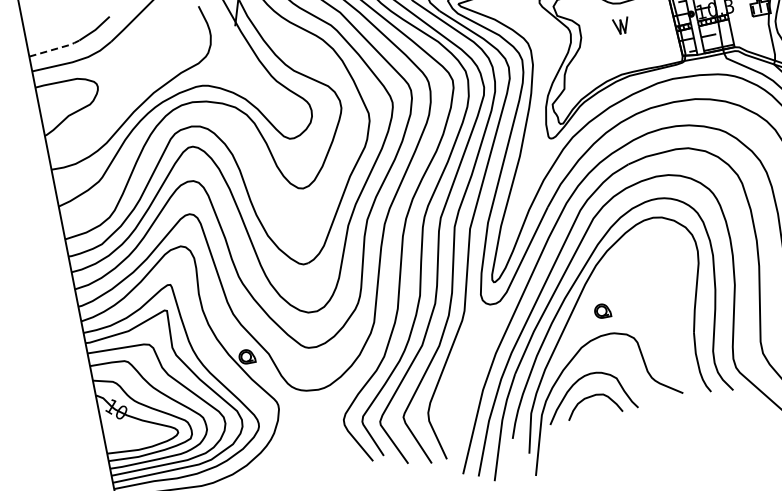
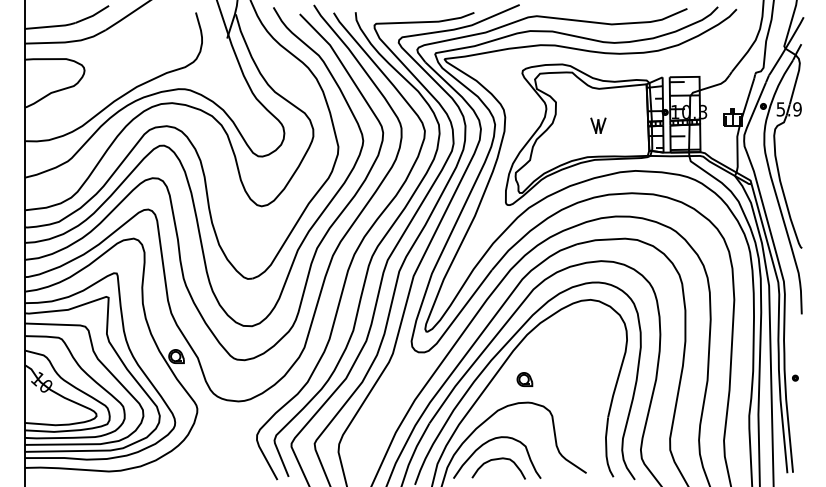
part: (621, 25) -> (598, 125), moved
line: (55, 48) -> (51, 26), dashed -> solid

